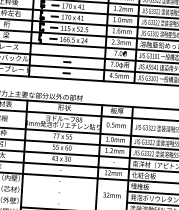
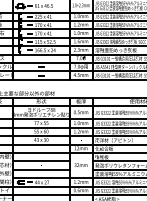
line: (59, 187) -> (41, 161), added
line: (59, 198) -> (41, 169), added

